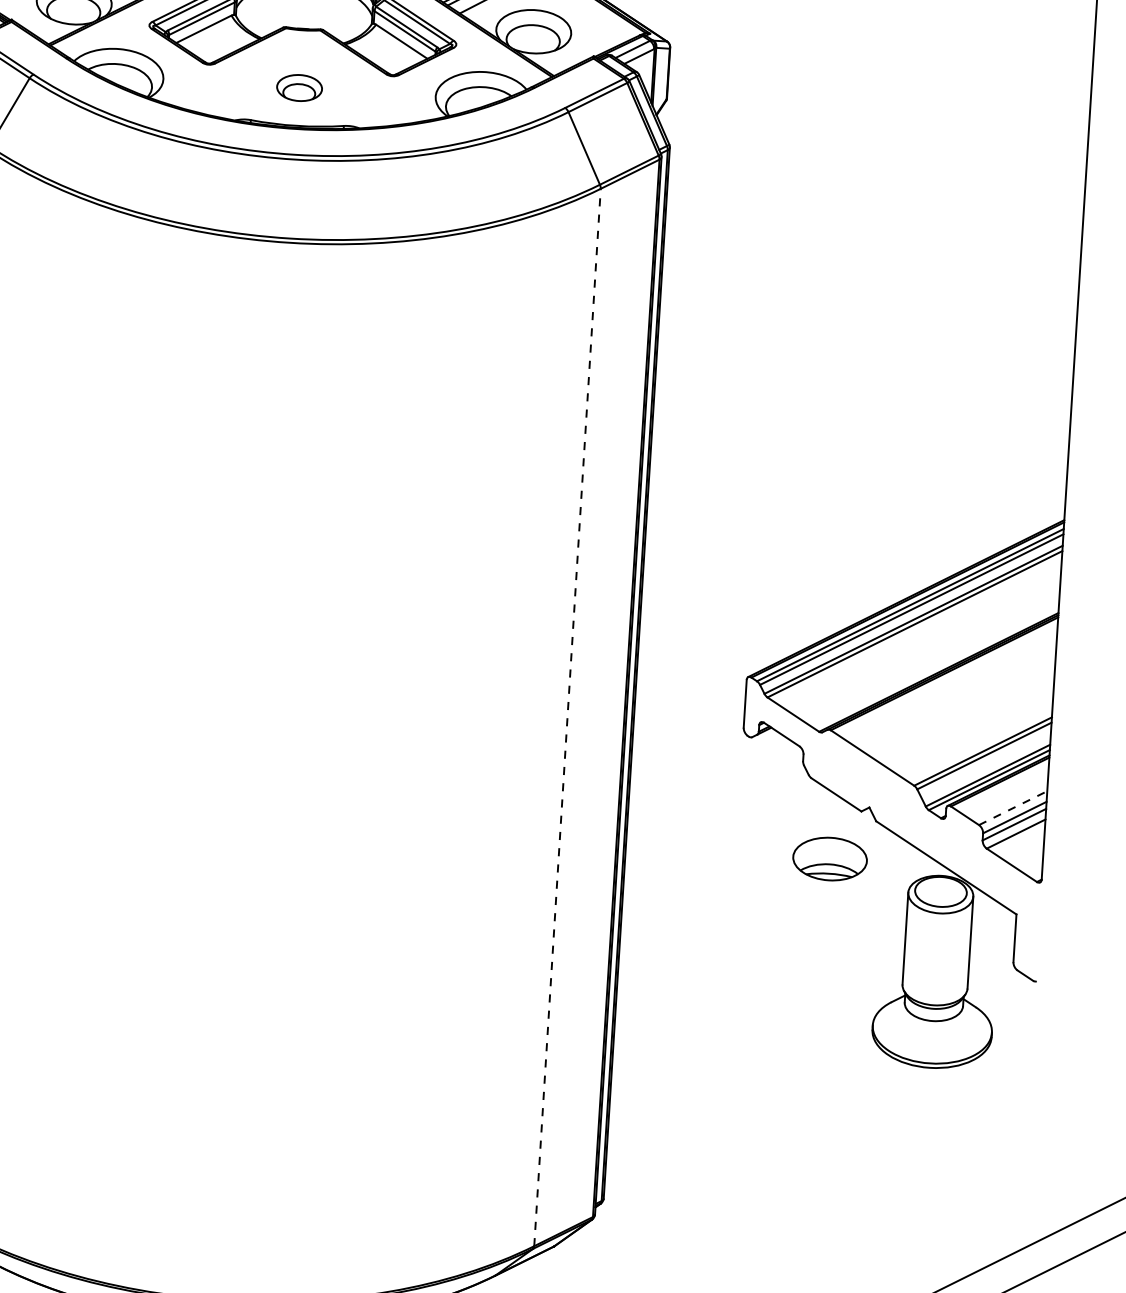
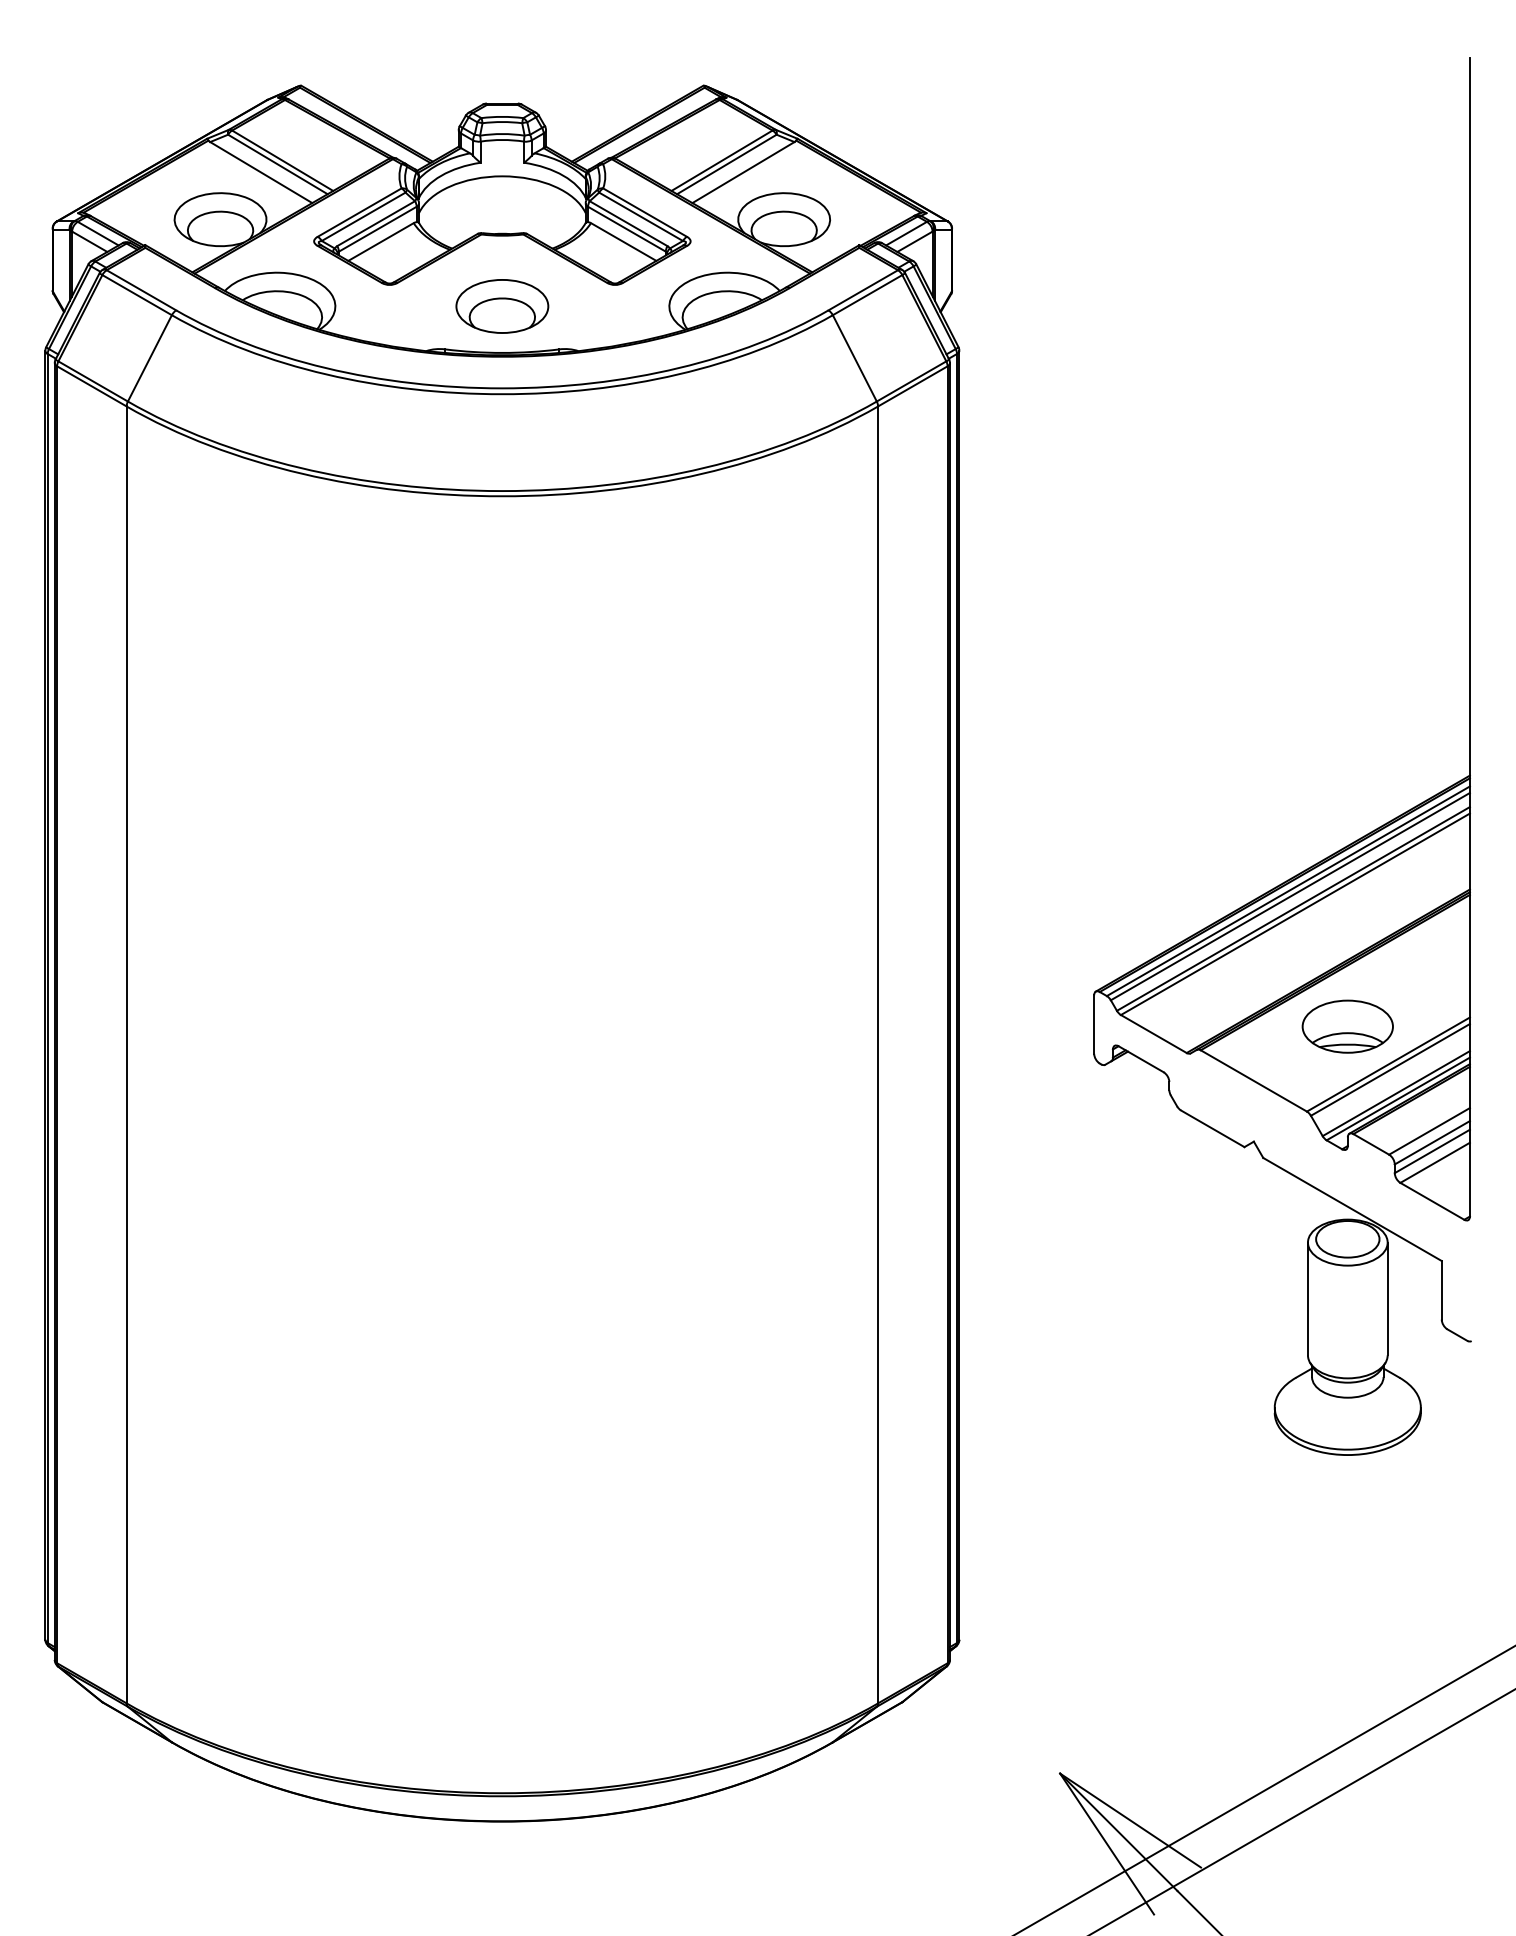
part: (299, 88) -> (502, 306), size x1.67
line: (567, 717) -> (878, 1054), dashed -> solid
line: (1013, 808) -> (1429, 1131), dashed -> solid
part: (829, 858) -> (1347, 1026), moved

